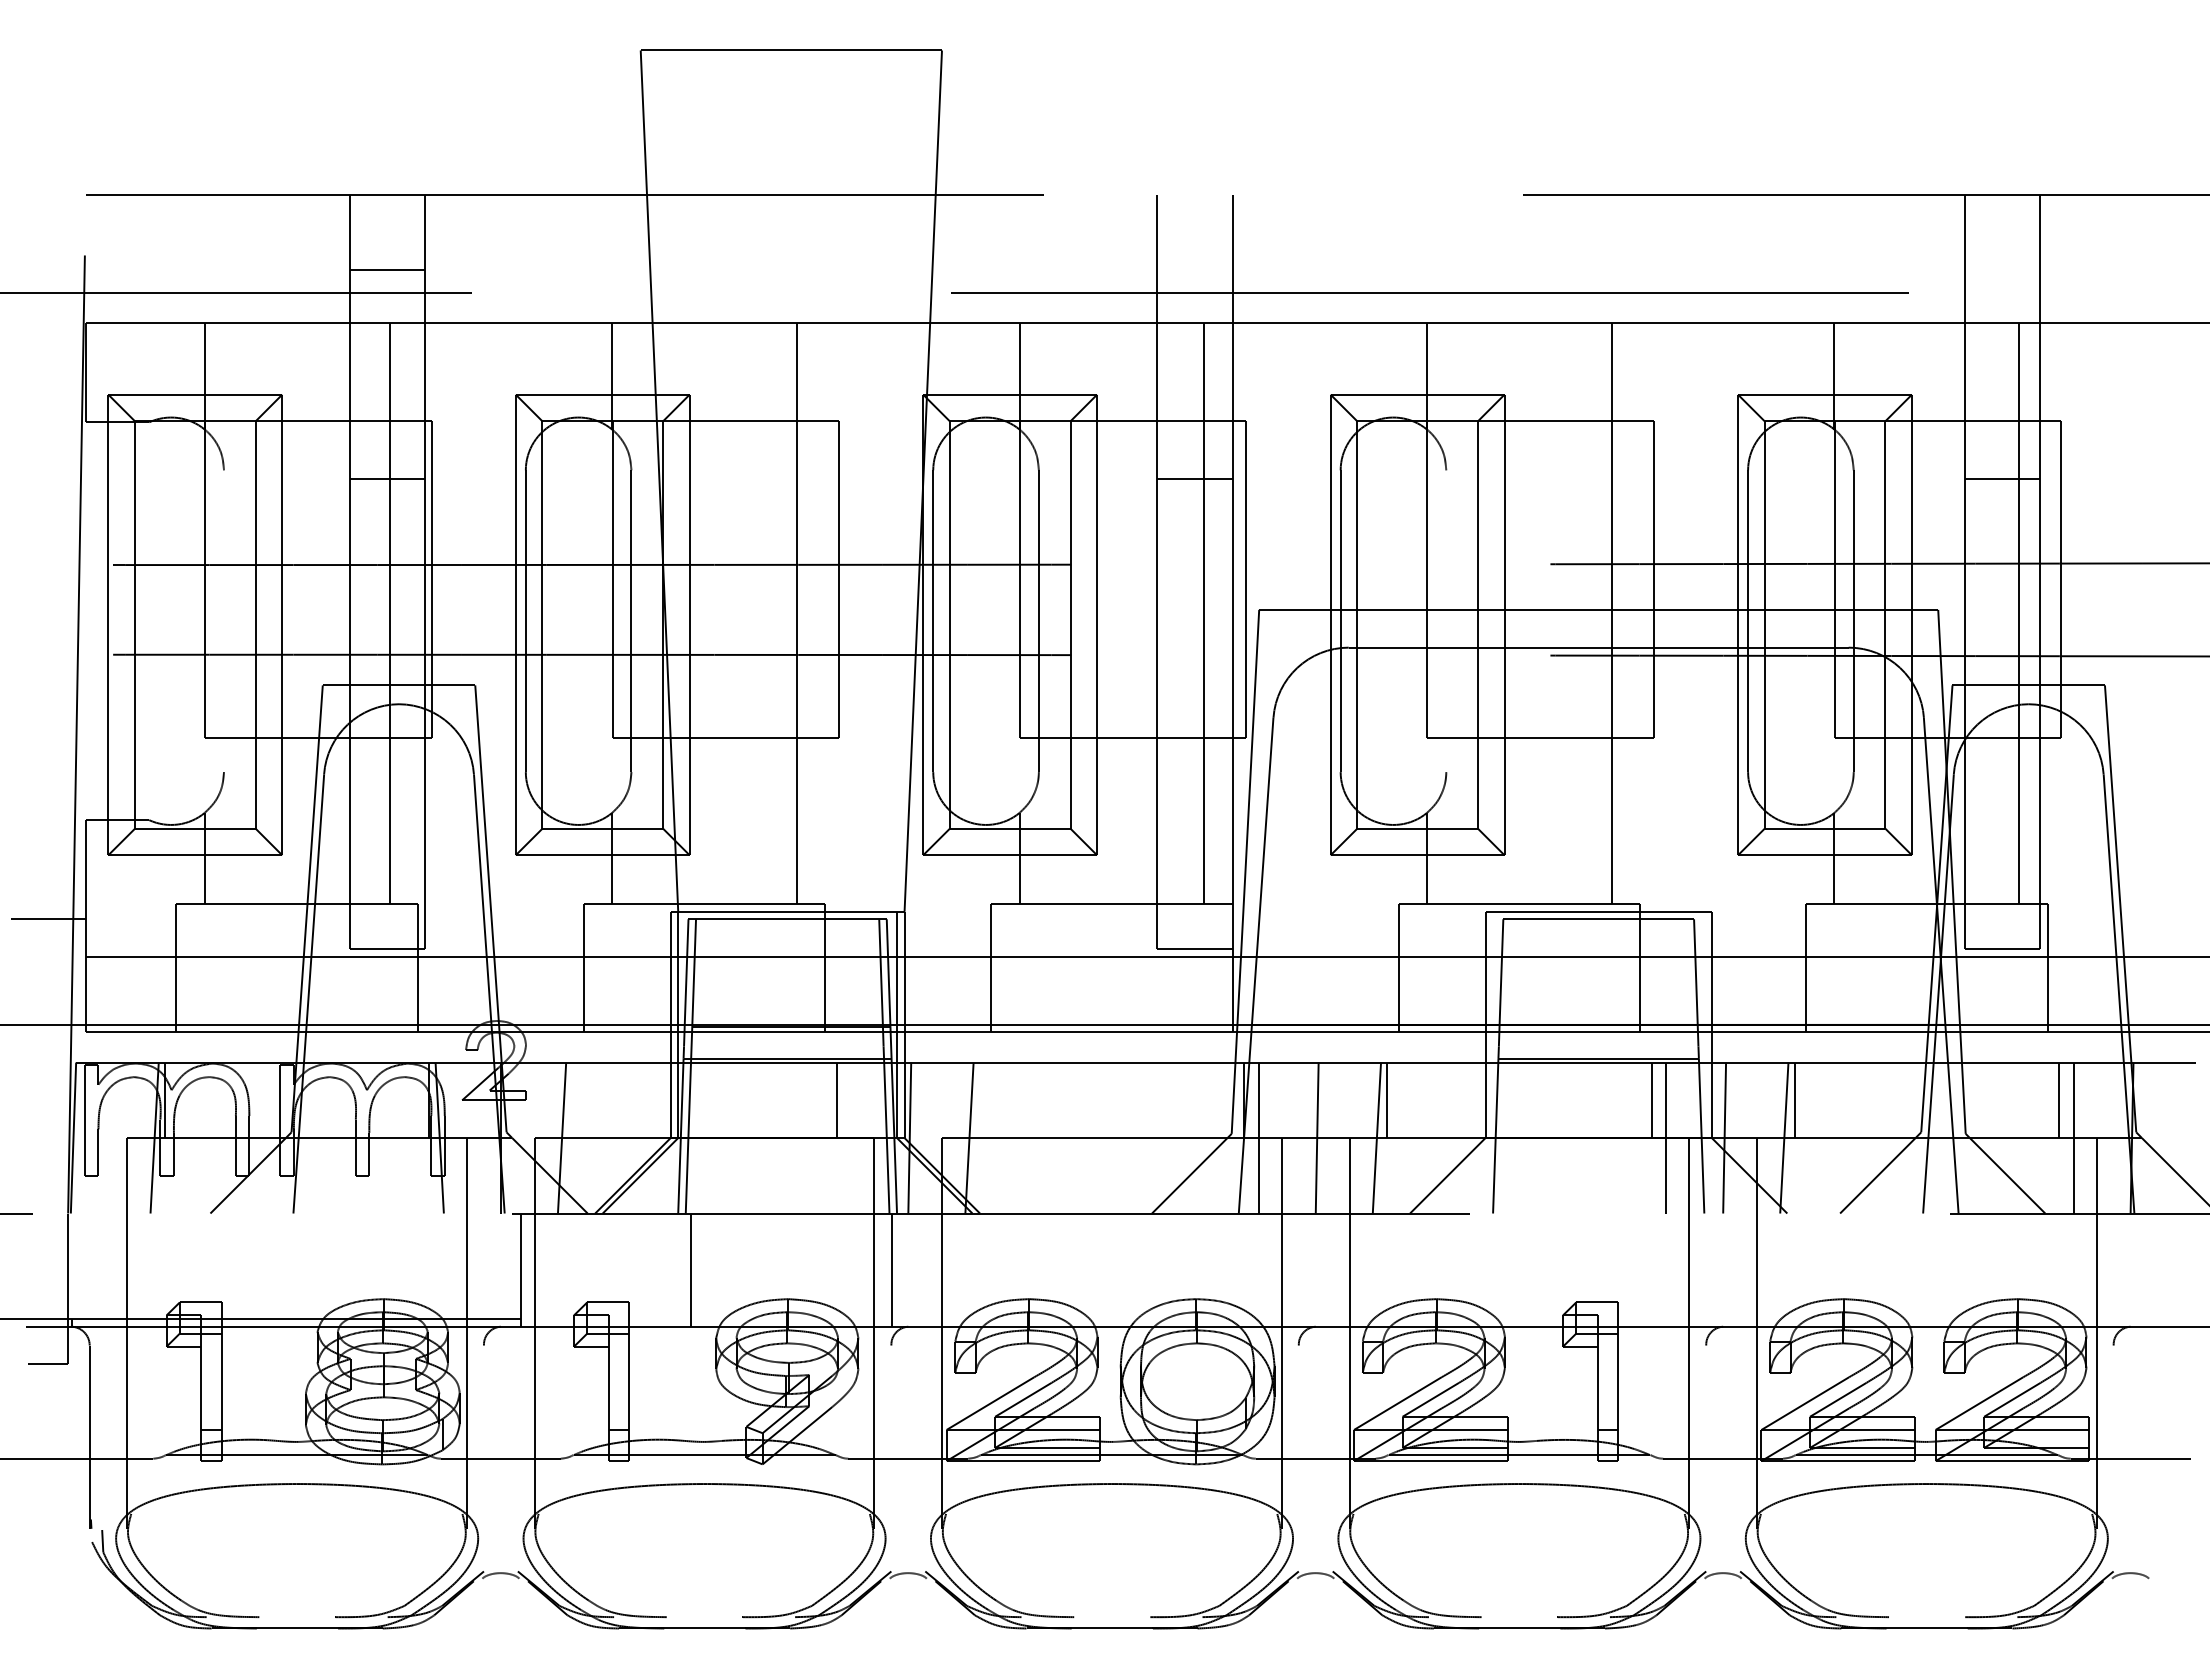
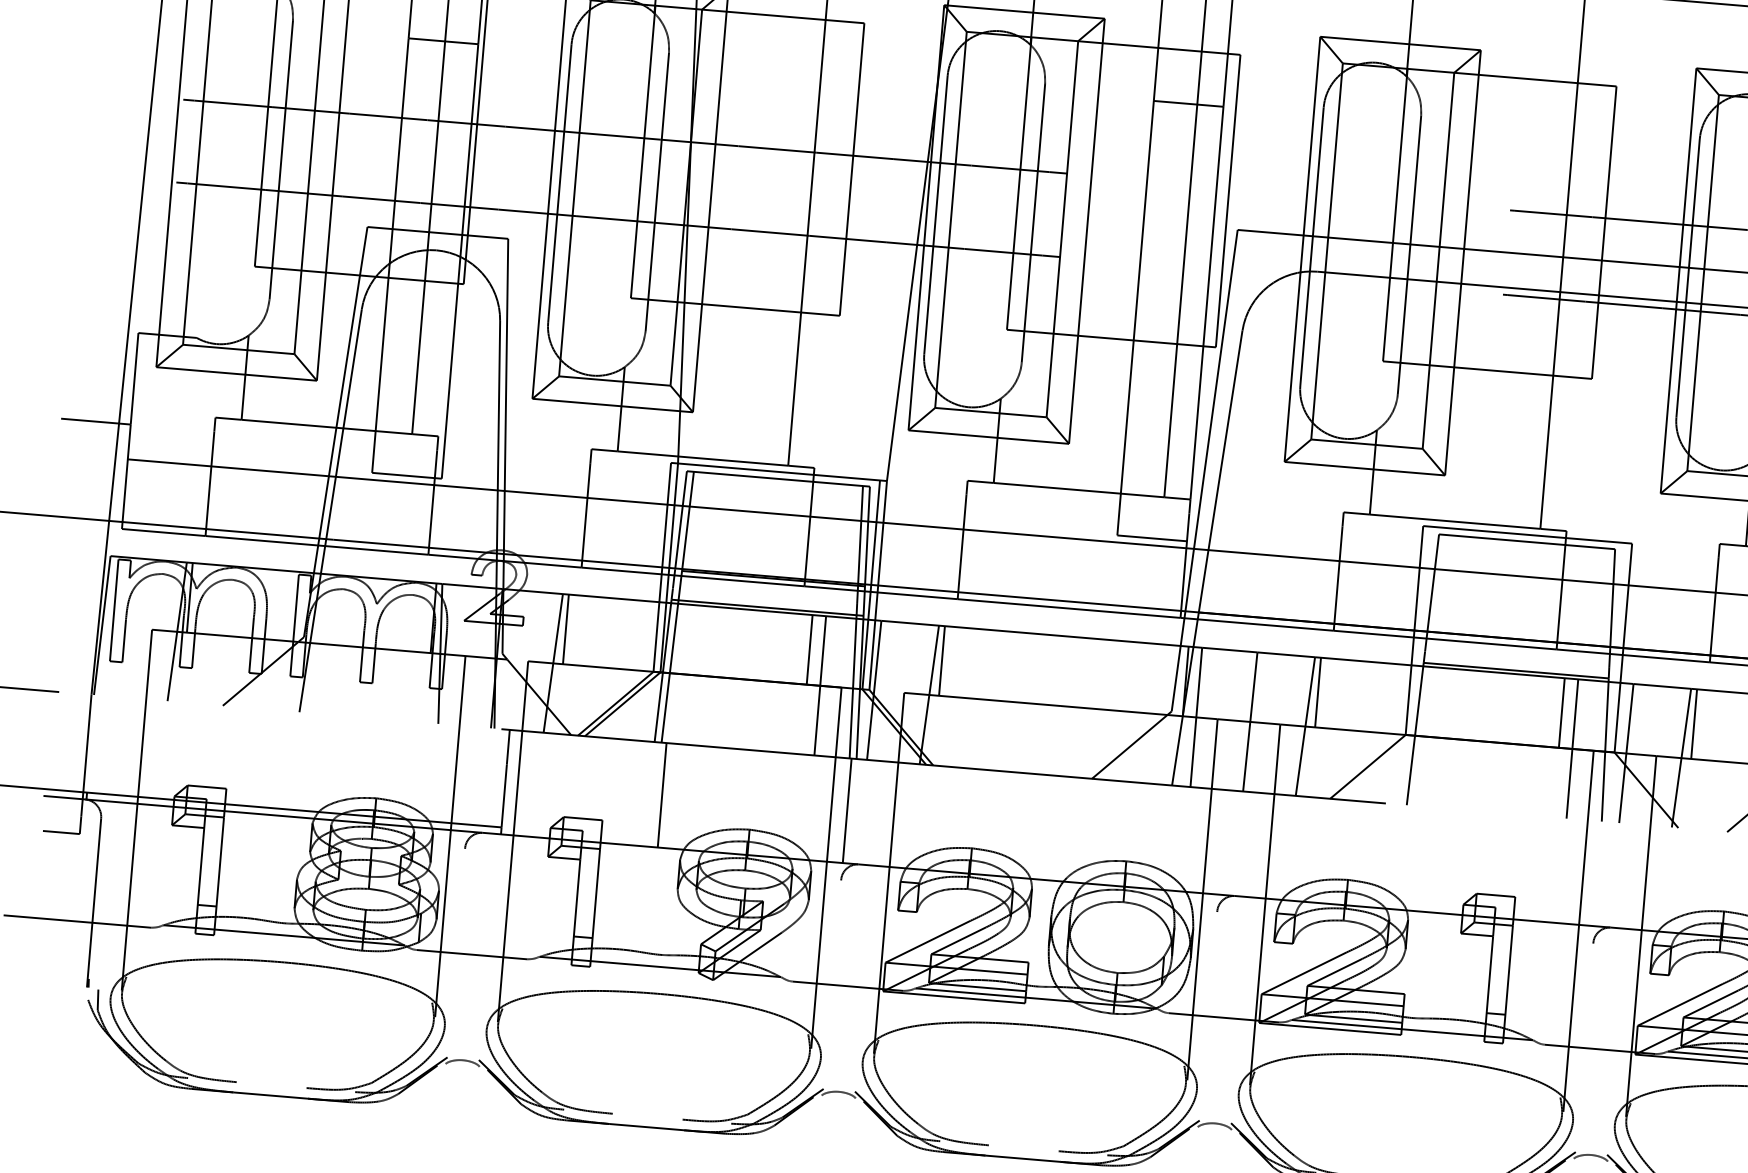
line: (224, 621) -> (281, 160), added
line: (1446, 621) -> (1409, 255), added
line: (572, 1100) -> (565, 629), added
line: (980, 1100) -> (942, 661), added
line: (851, 1137) -> (820, 685), added

